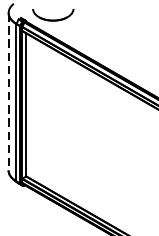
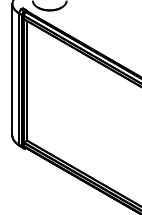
line: (8, 91) -> (12, 69), dashed -> solid

